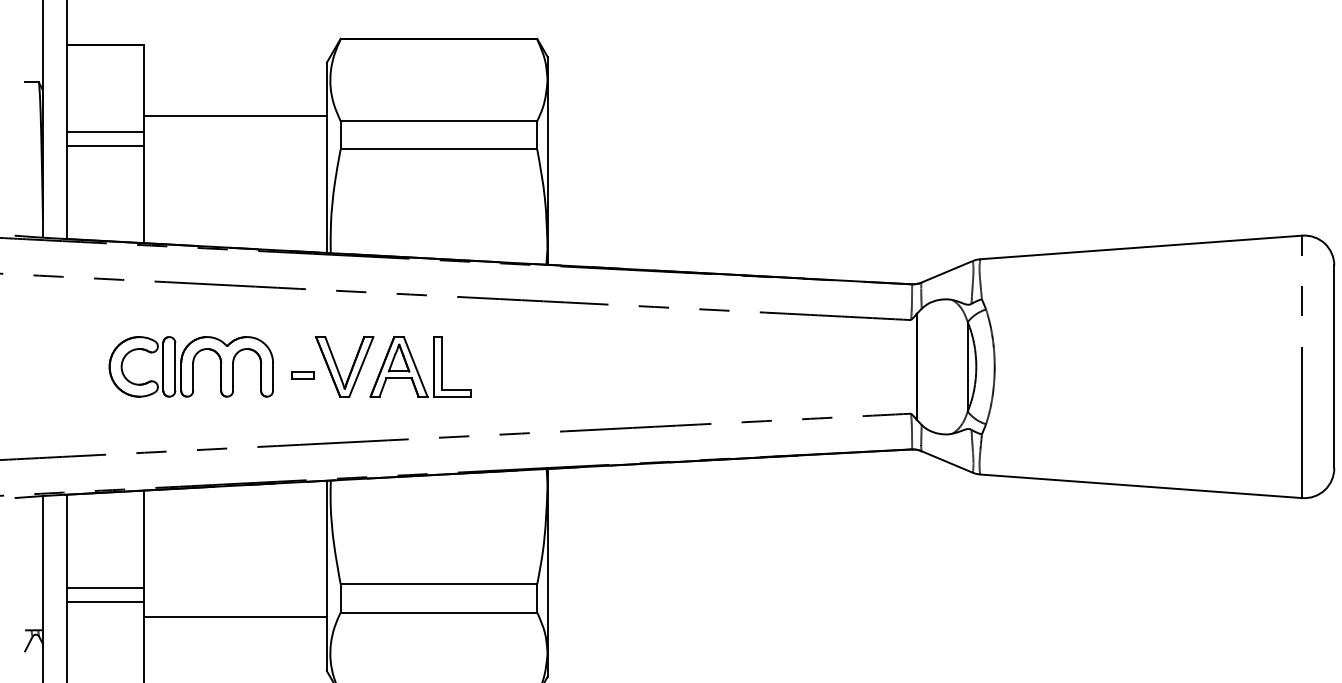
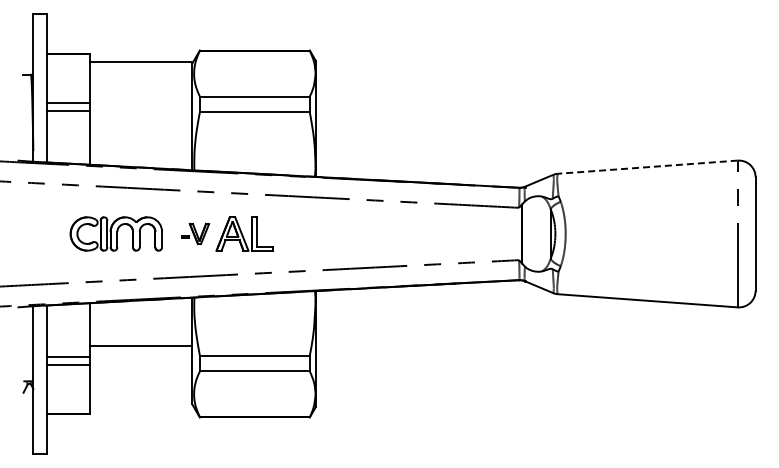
line: (236, 115) -> (141, 61), moved
line: (1140, 247) -> (647, 167), solid -> dashed
part: (332, 365) -> (195, 233), size x0.6
line: (236, 618) -> (141, 346), moved

